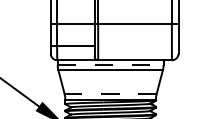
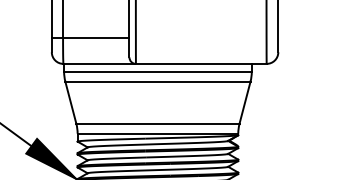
line: (110, 64) -> (157, 71), dashed -> solid
line: (110, 94) -> (157, 124), dashed -> solid

